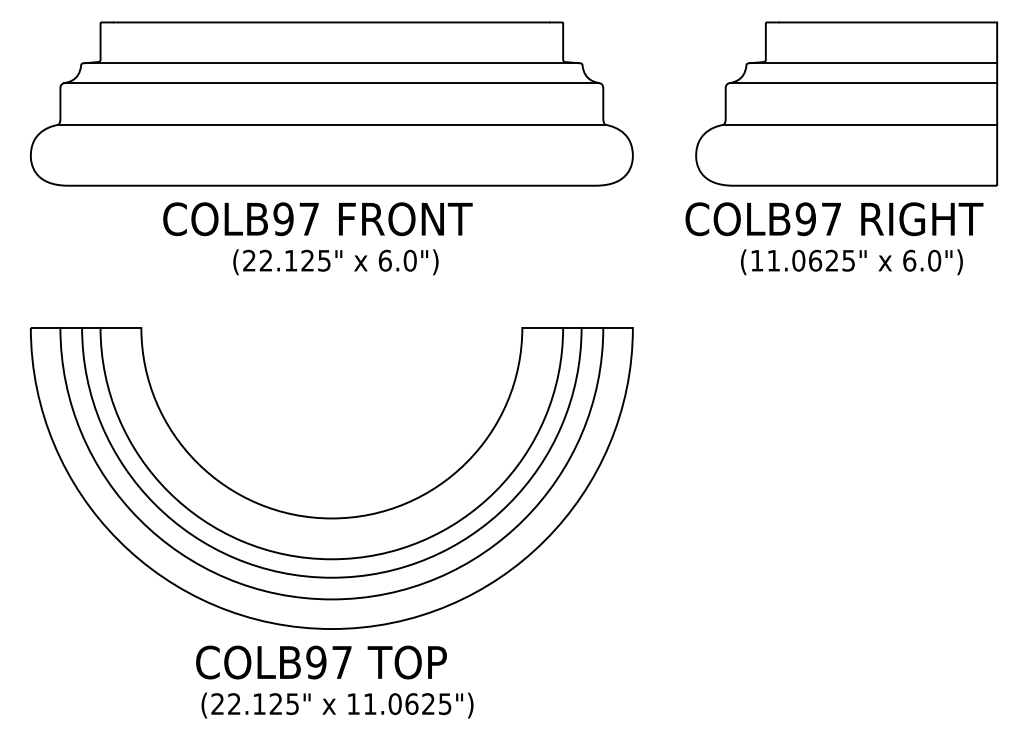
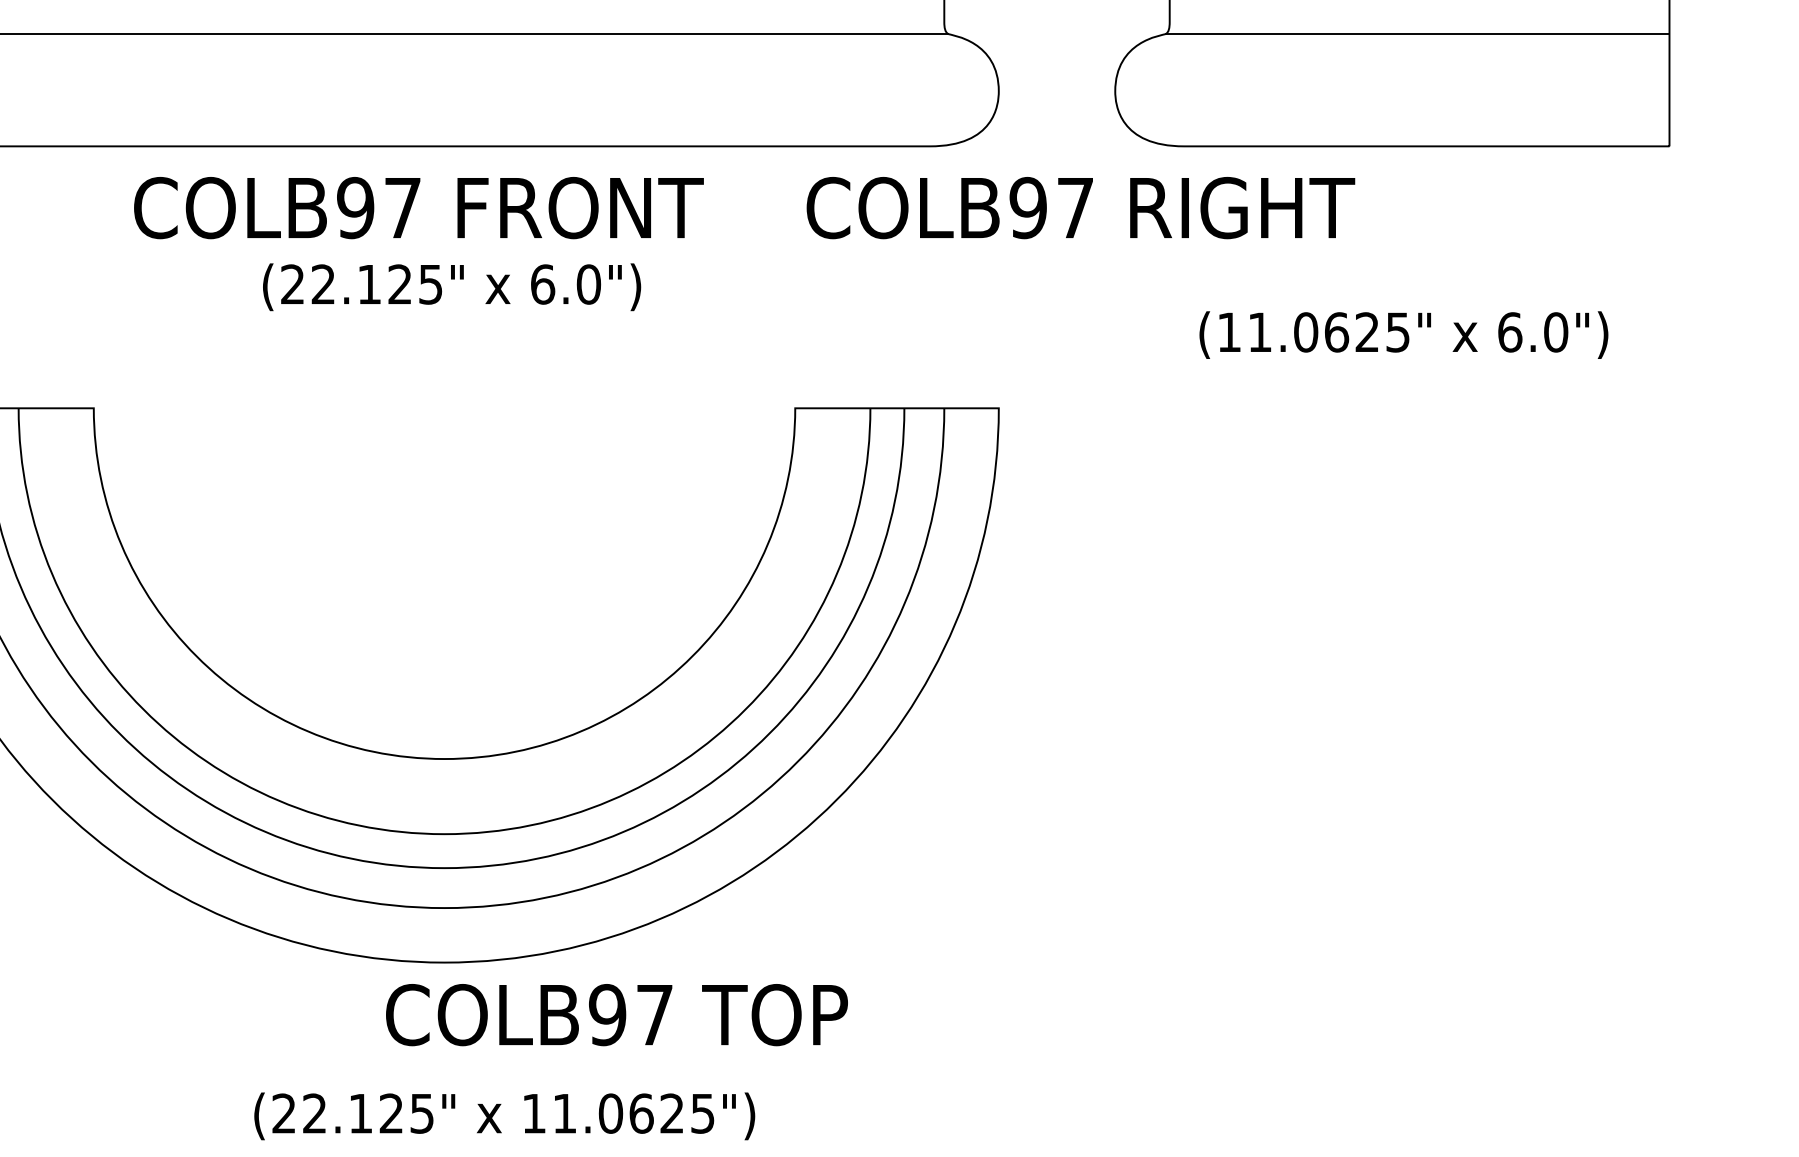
text: (834, 219) -> (1080, 208), moved
text: (851, 262) -> (1403, 335), moved
text: (321, 662) -> (616, 1014), moved
text: (337, 705) -> (504, 1116), moved

